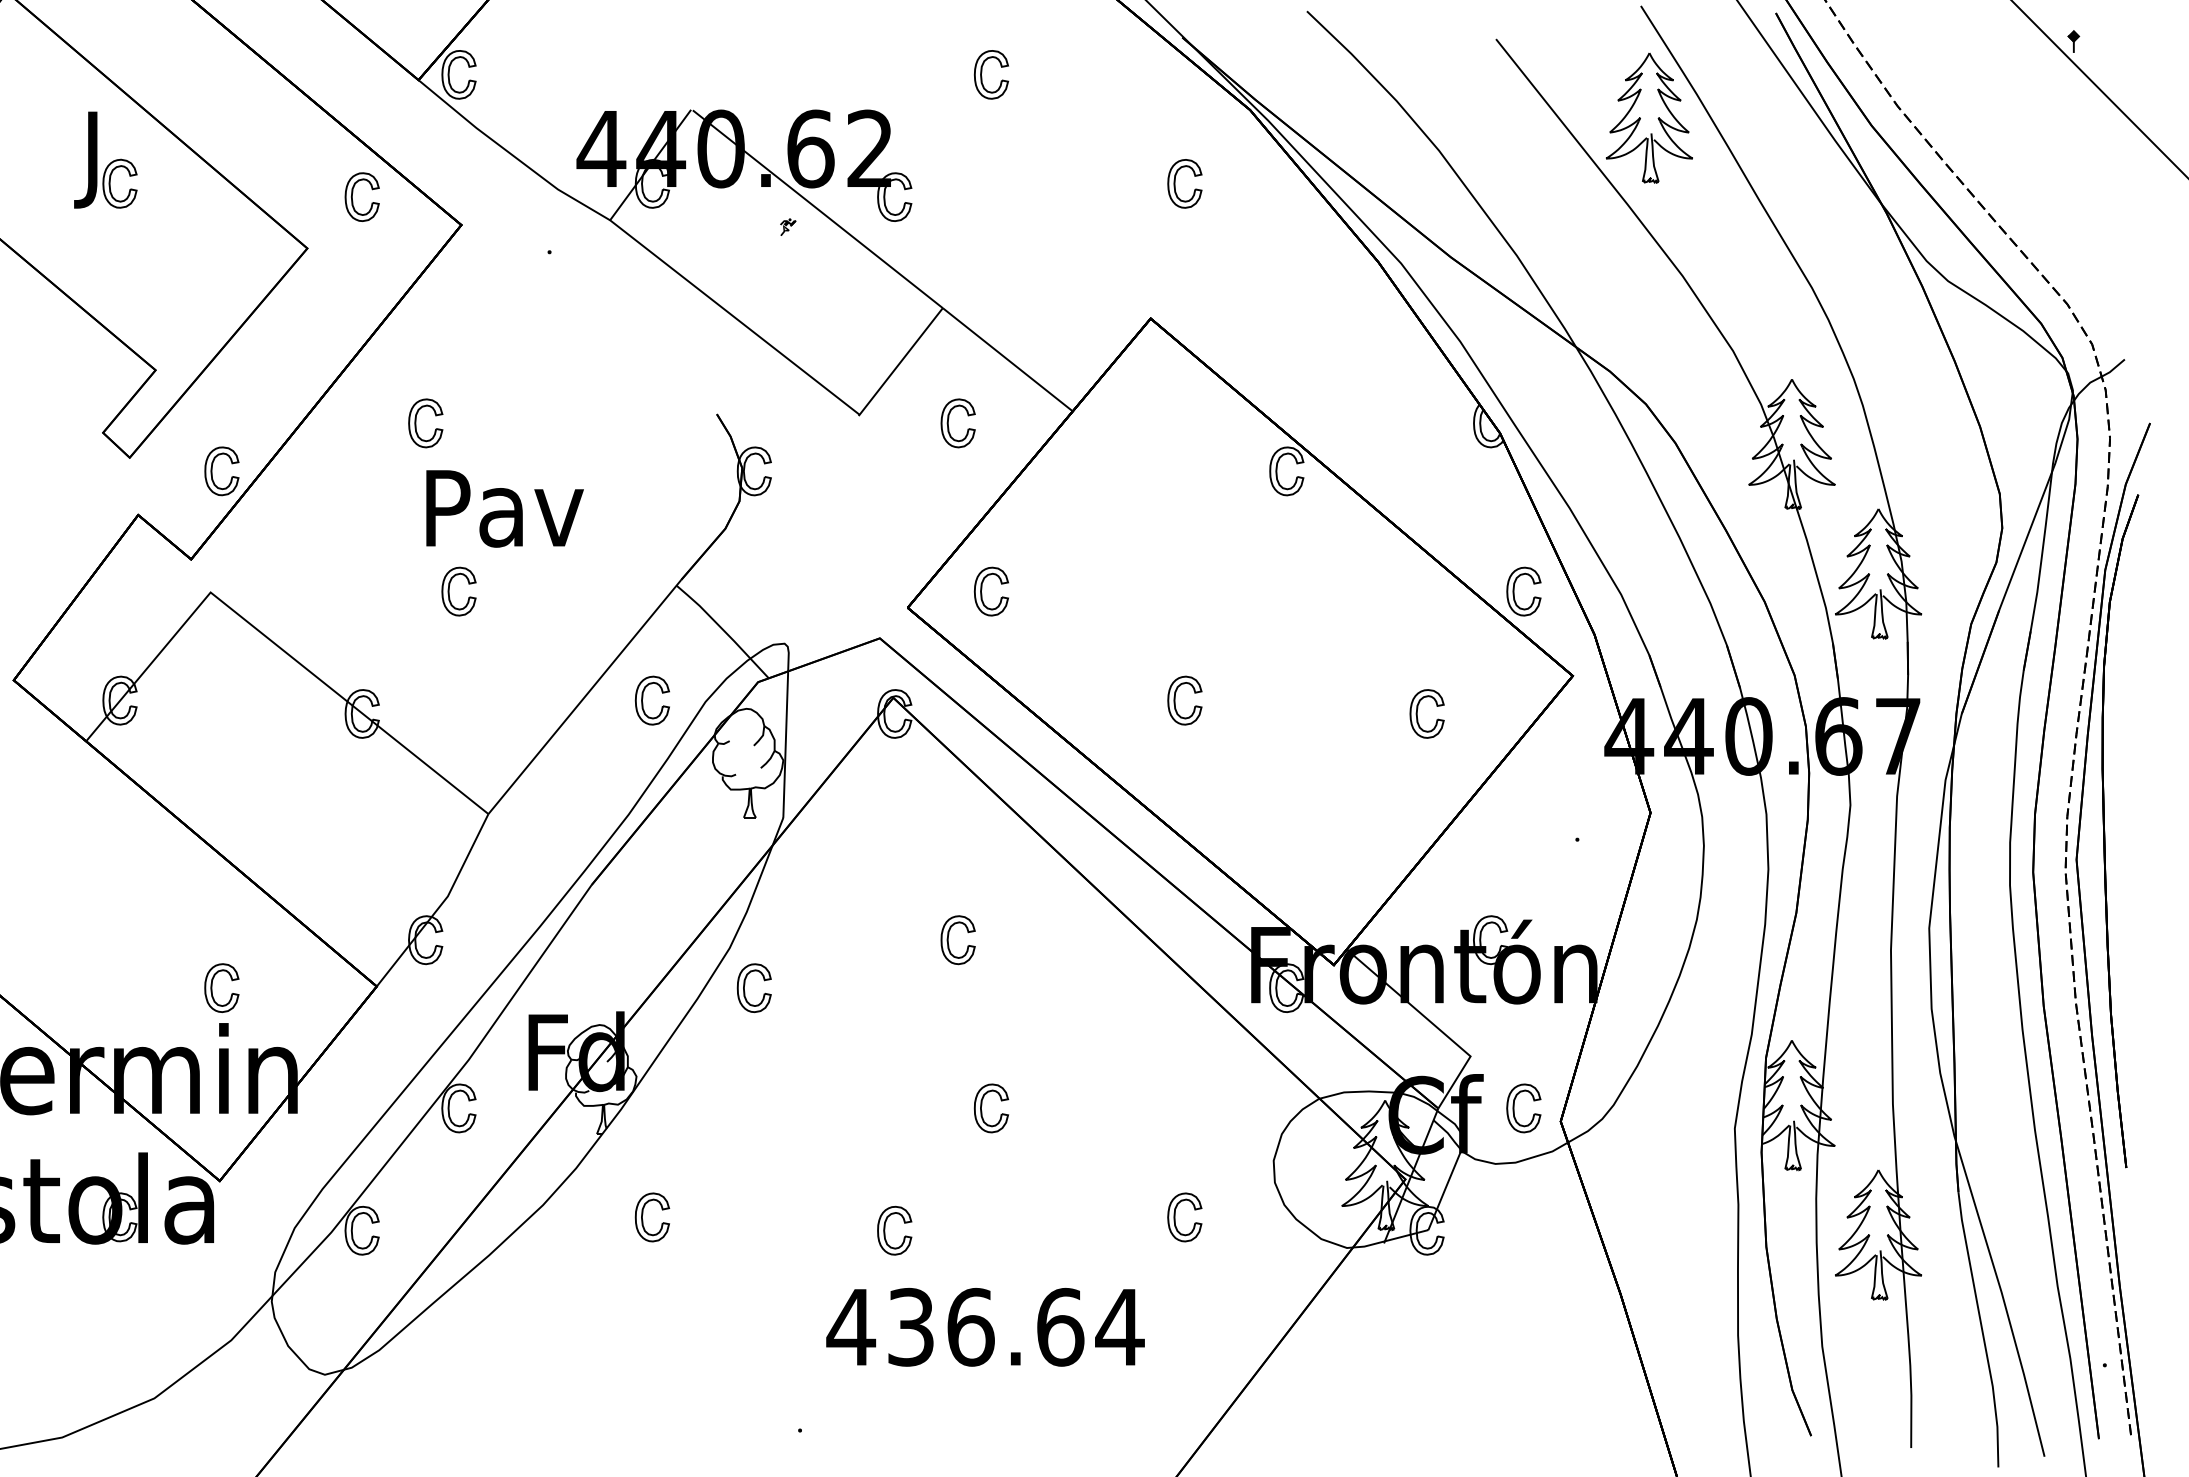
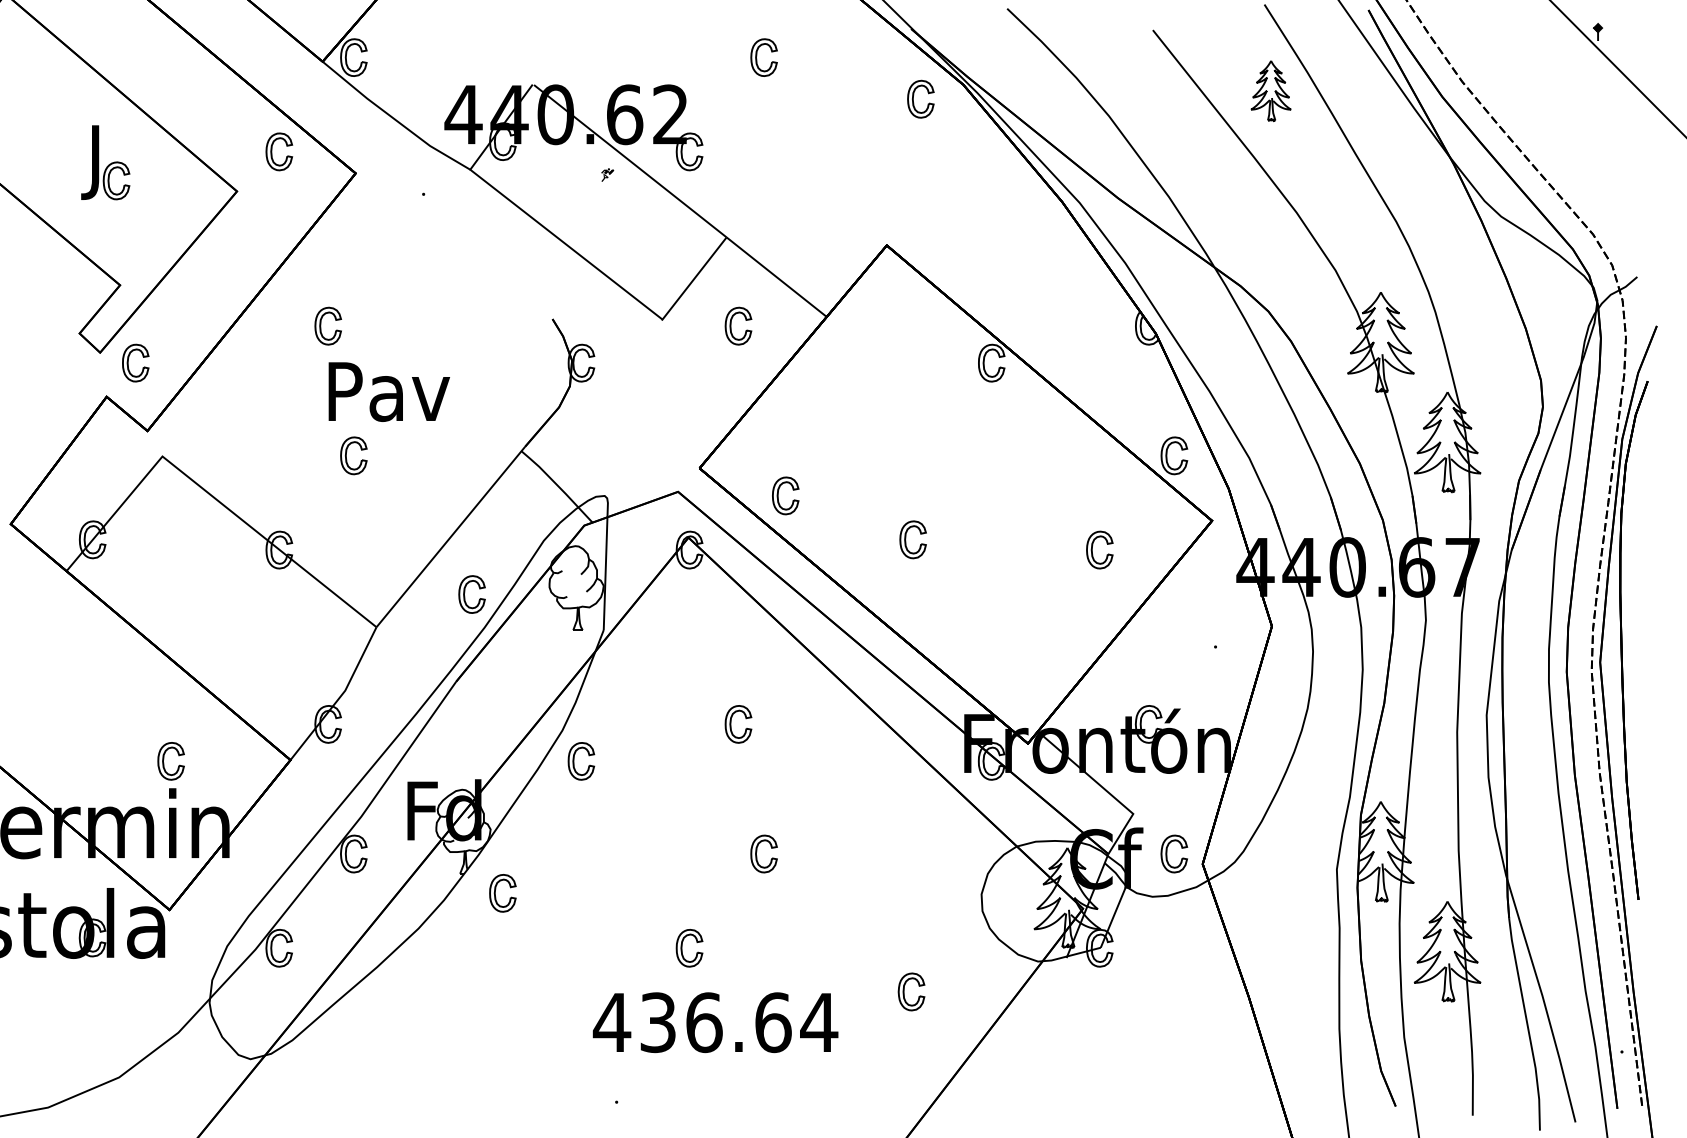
part: (1649, 117) -> (1271, 90), size x0.6
part: (105, 159) -> (105, 162), moved
part: (1175, 183) -> (913, 98), moved
part: (212, 471) -> (128, 363), moved
part: (982, 589) -> (778, 494), moved
part: (643, 698) -> (465, 592), moved
part: (643, 1214) -> (496, 891), moved
part: (1175, 1217) -> (904, 992), moved
text: (985, 1327) -> (715, 1022), moved

